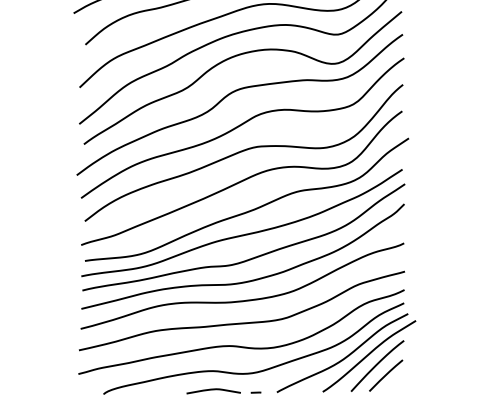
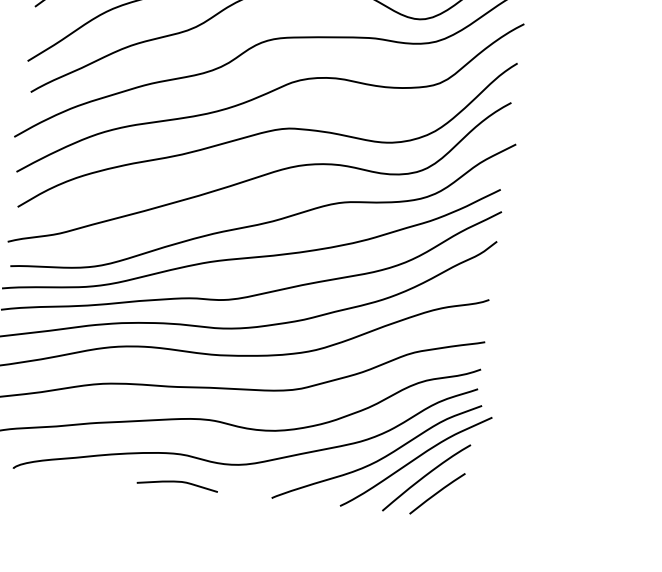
line: (255, 392) -> (239, 494), removed

